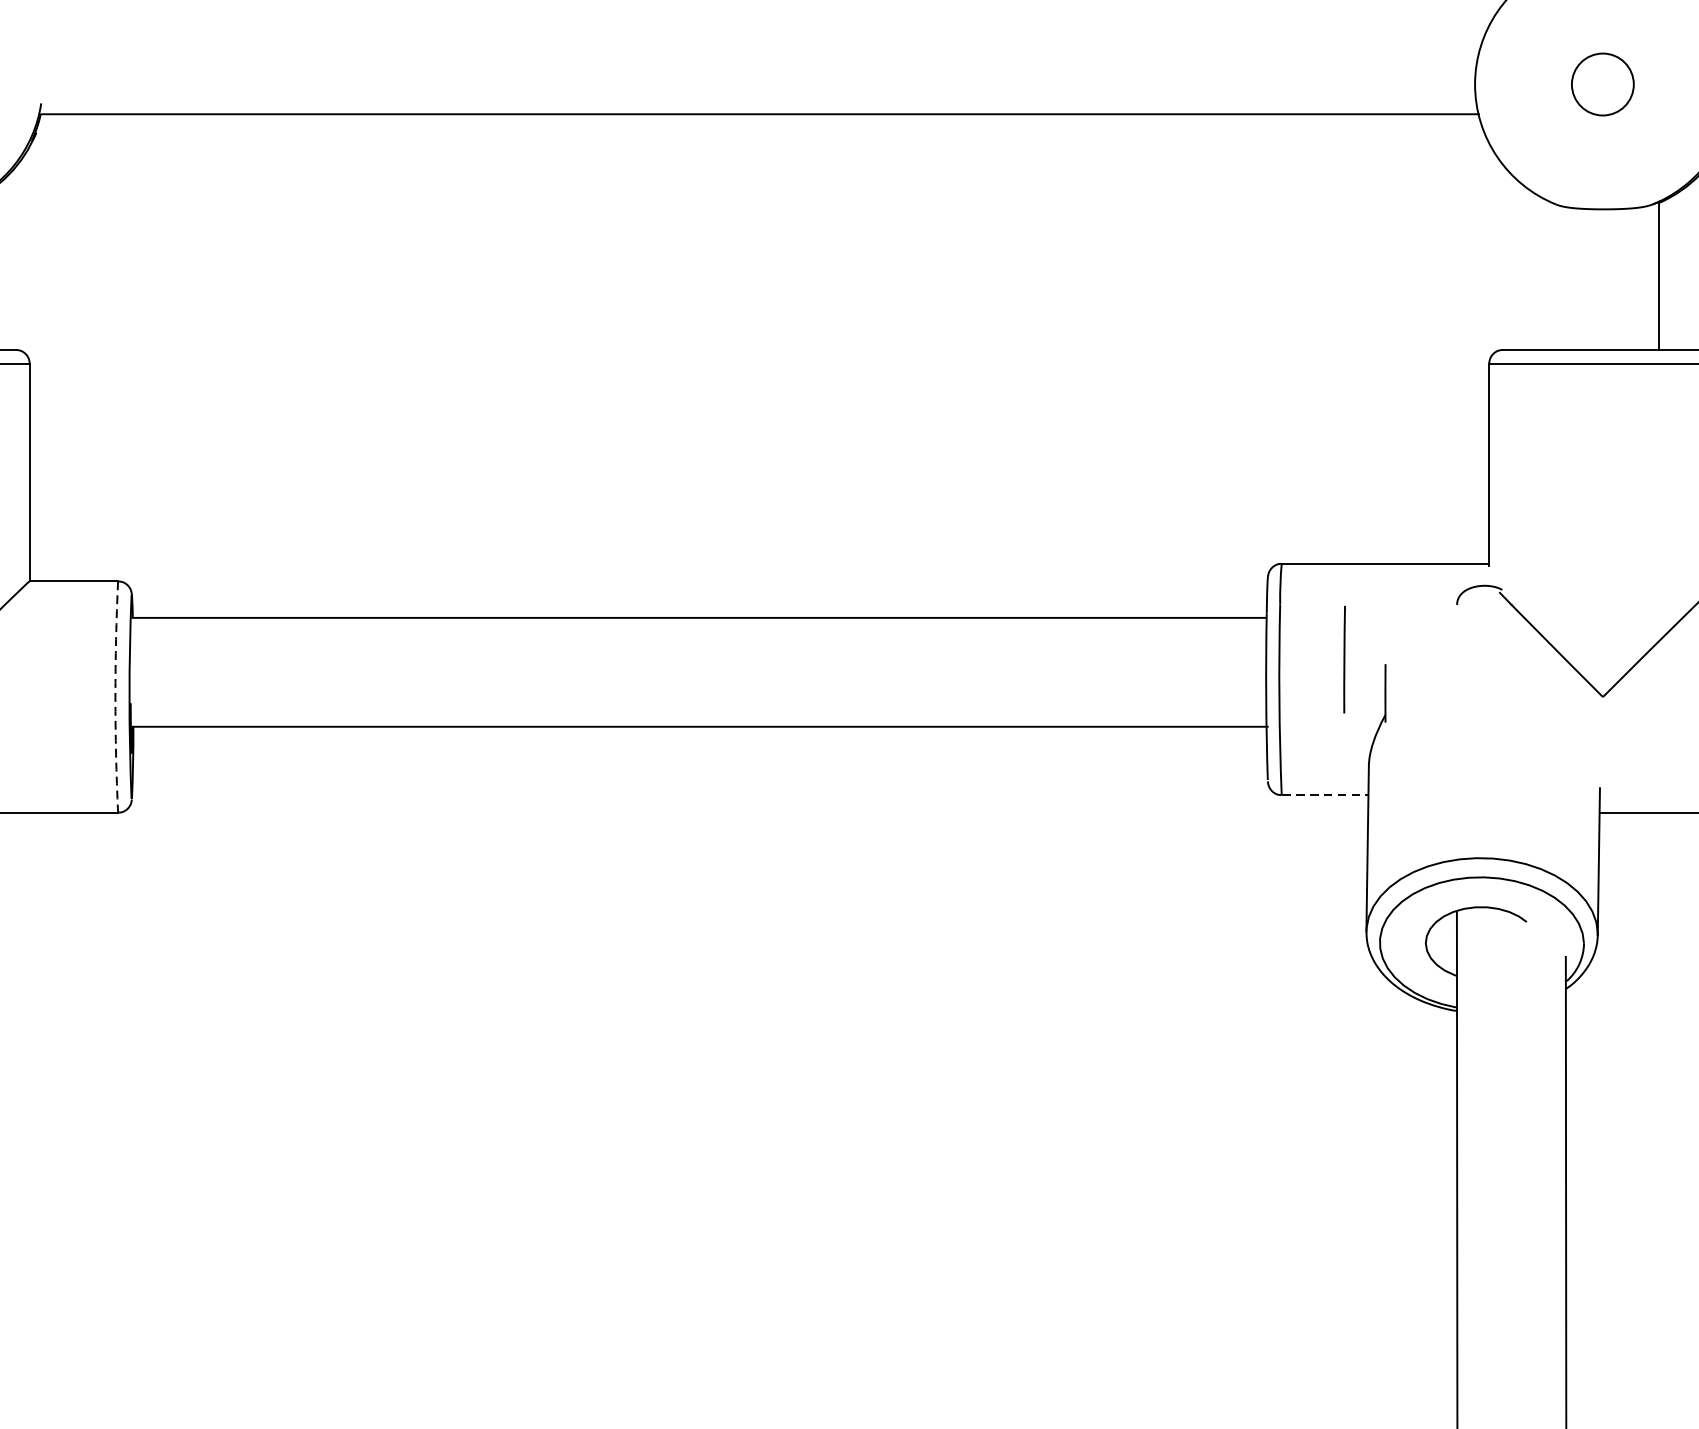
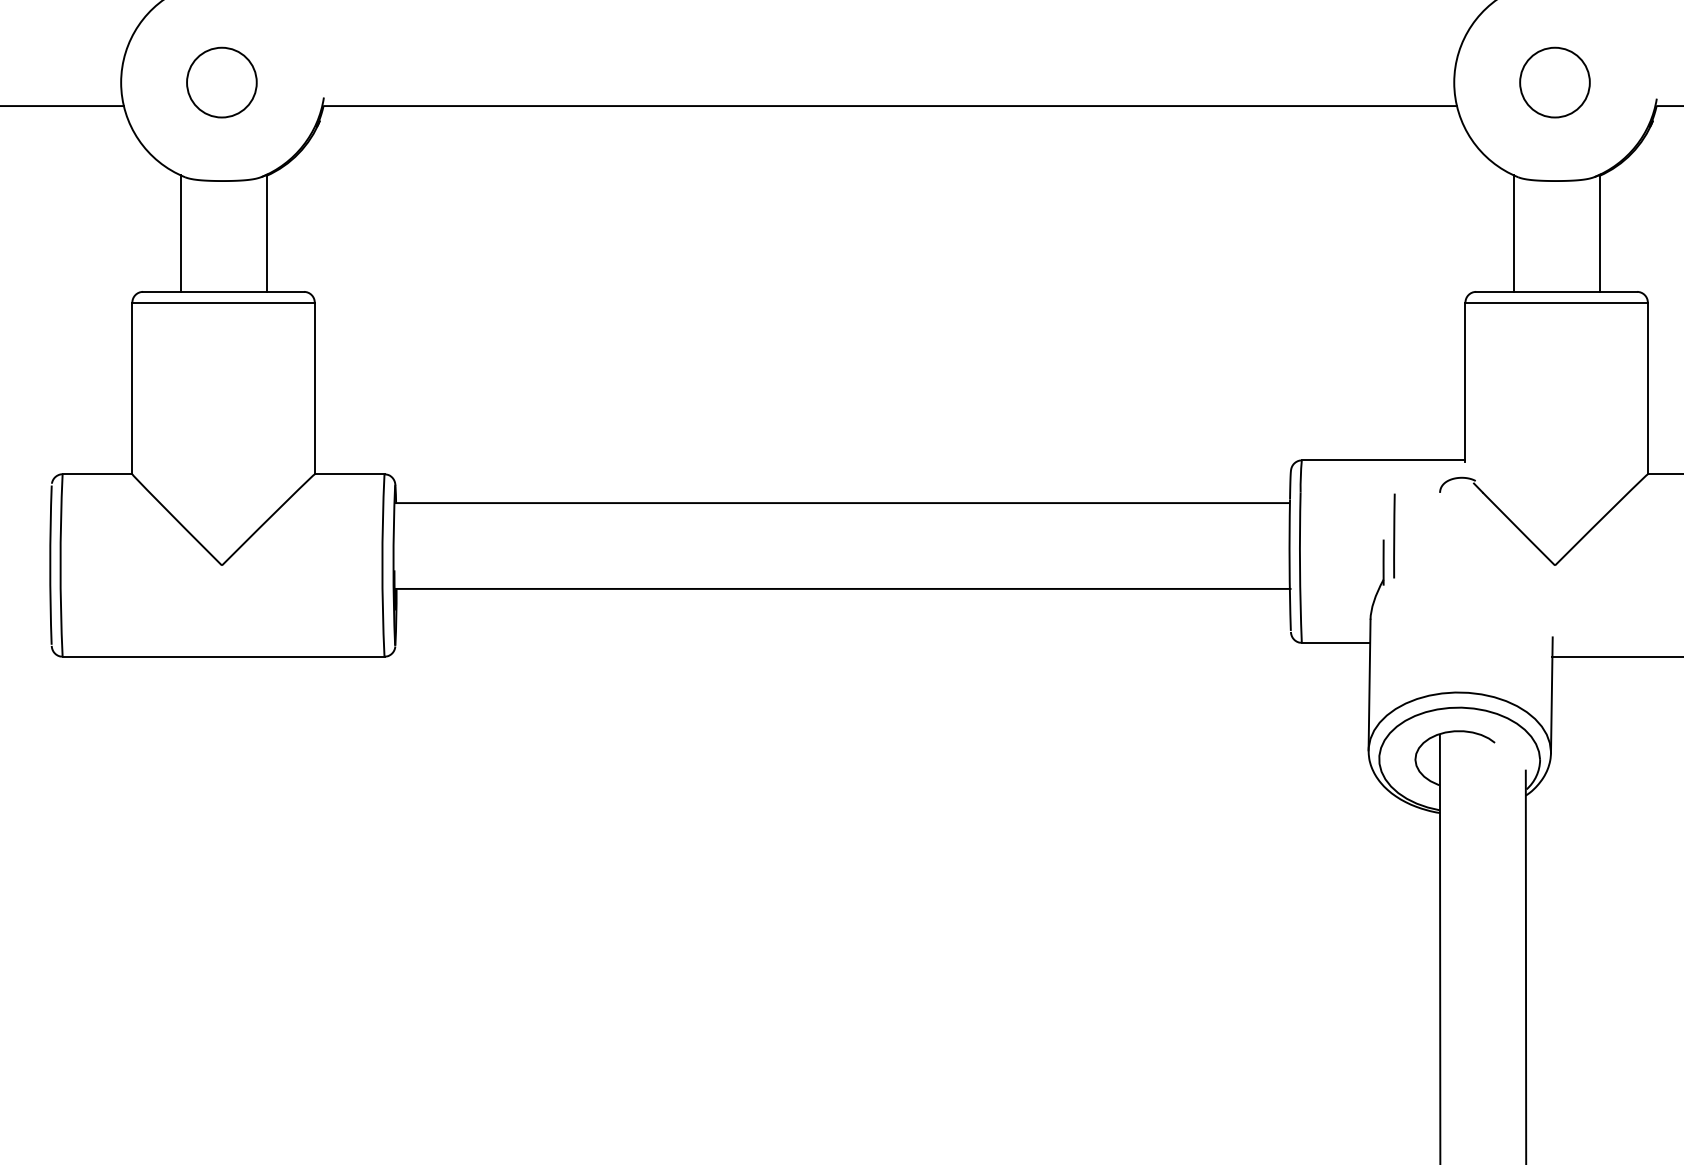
circle: (1602, 84) -> (1554, 82), size x1.43
line: (1550, 275) -> (1513, 233), added
line: (1344, 658) -> (1394, 535), moved
arc: (115, 697) -> (382, 565), dashed -> solid
line: (1325, 794) -> (1336, 642), dashed -> solid

